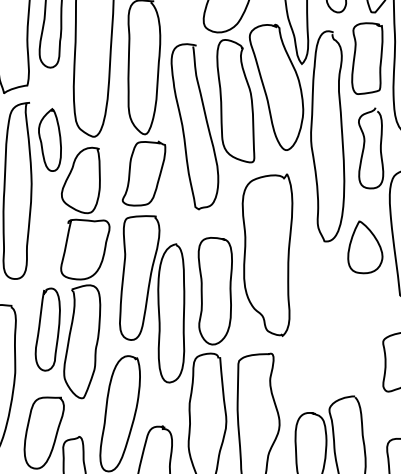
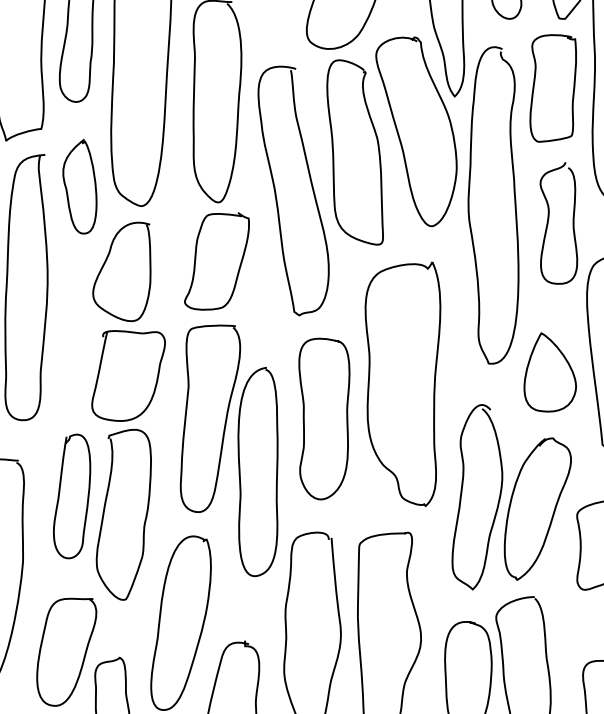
curve: (42, 142) -> (68, 190), moved
curve: (202, 291) -> (305, 419), moved
part: (339, 330) -> (511, 497), added

